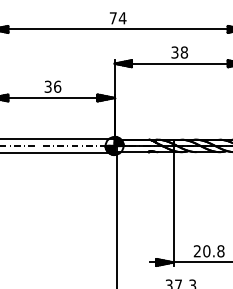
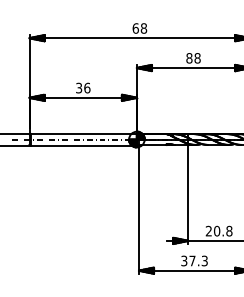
text: (117, 18) -> (139, 28), 74 -> 68
text: (175, 52) -> (189, 58), 38 -> 88

